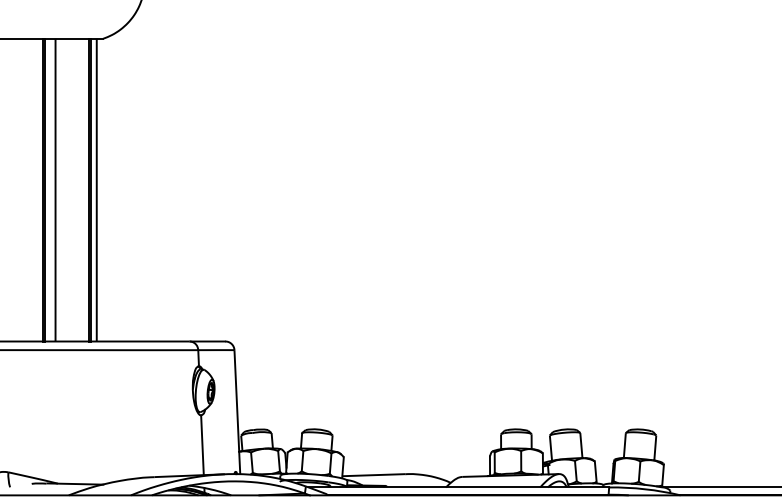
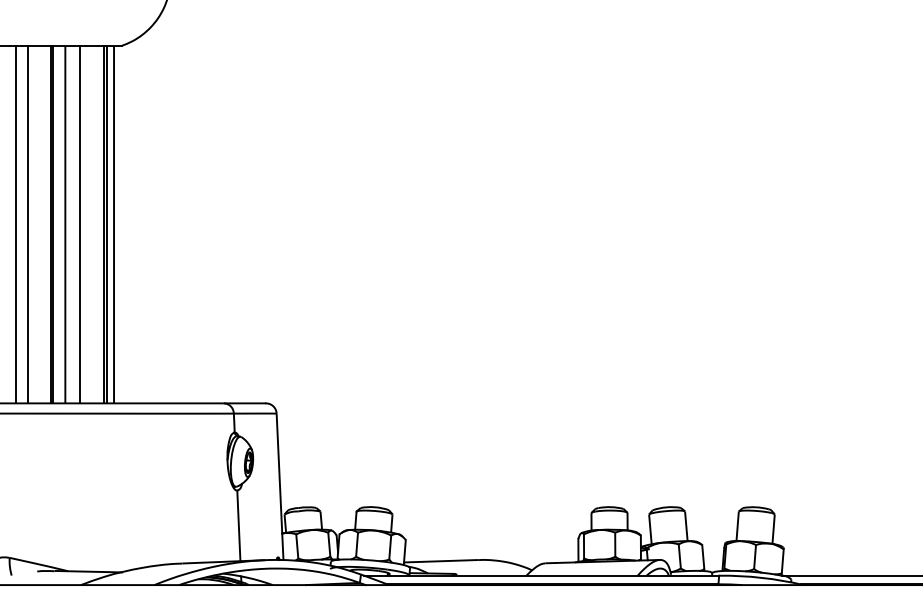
line: (13, 190) -> (15, 224), added
line: (24, 190) -> (28, 224), added
line: (67, 190) -> (79, 224), added

